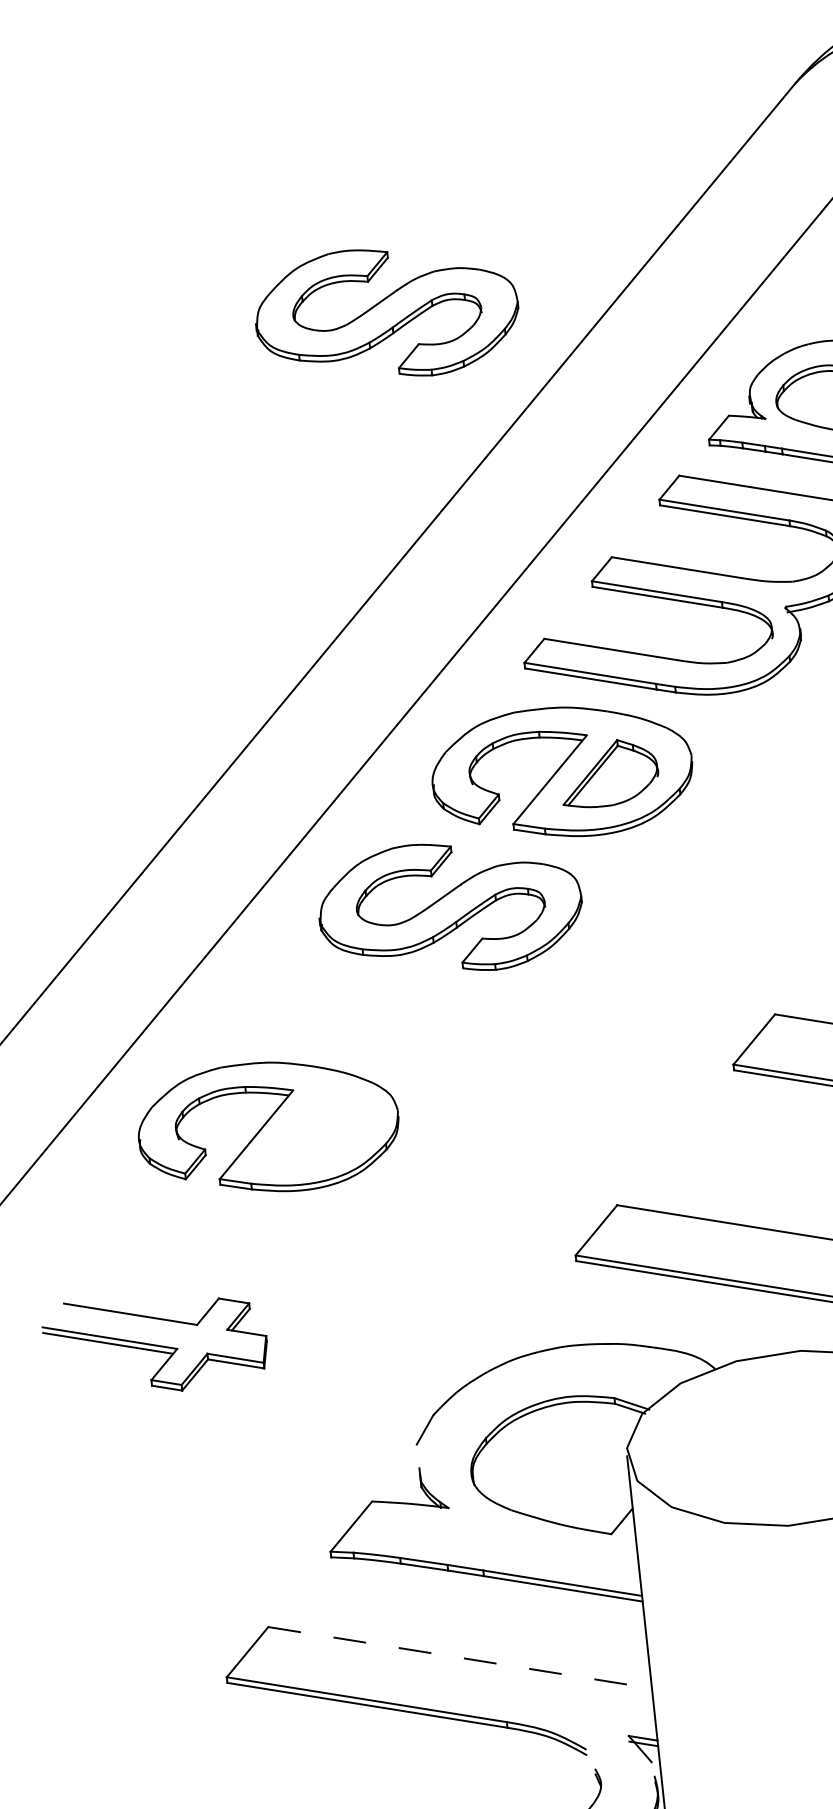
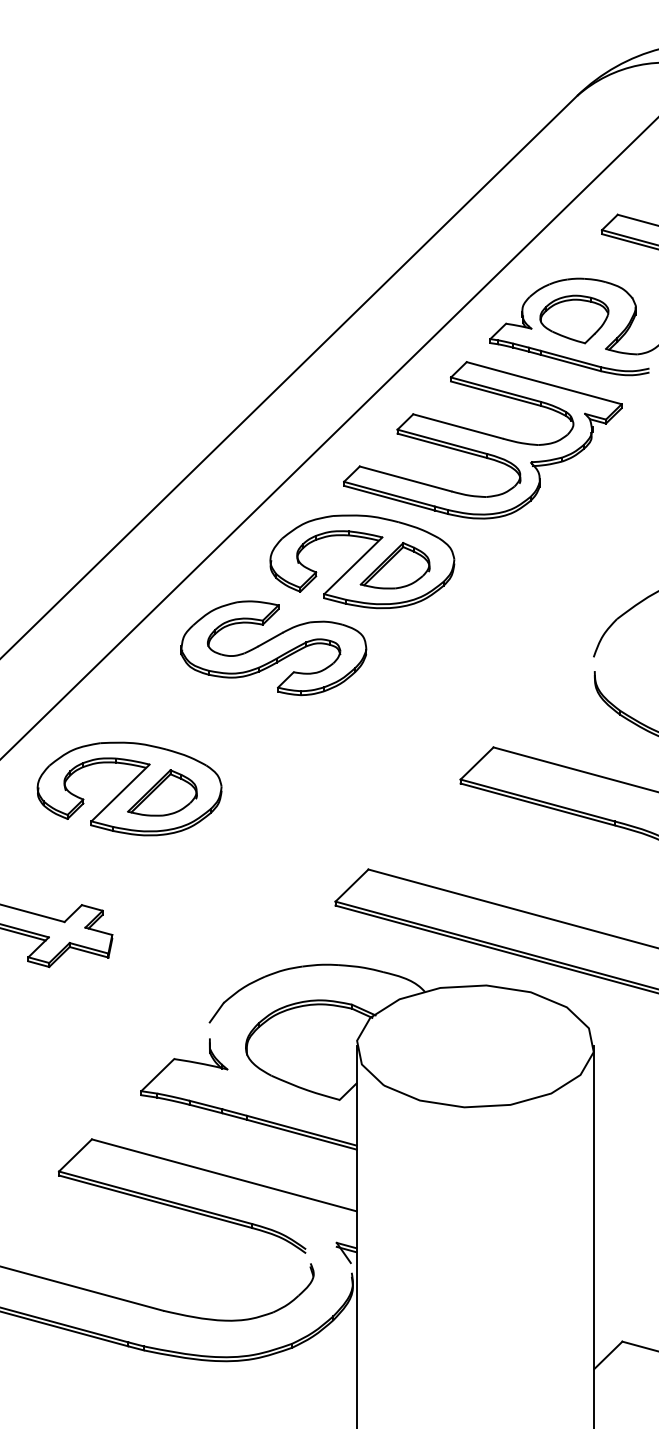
part: (386, 313) -> (273, 226), removed
part: (315, 1127) -> (162, 792), added
line: (460, 1657) -> (224, 1175), dashed -> solid

